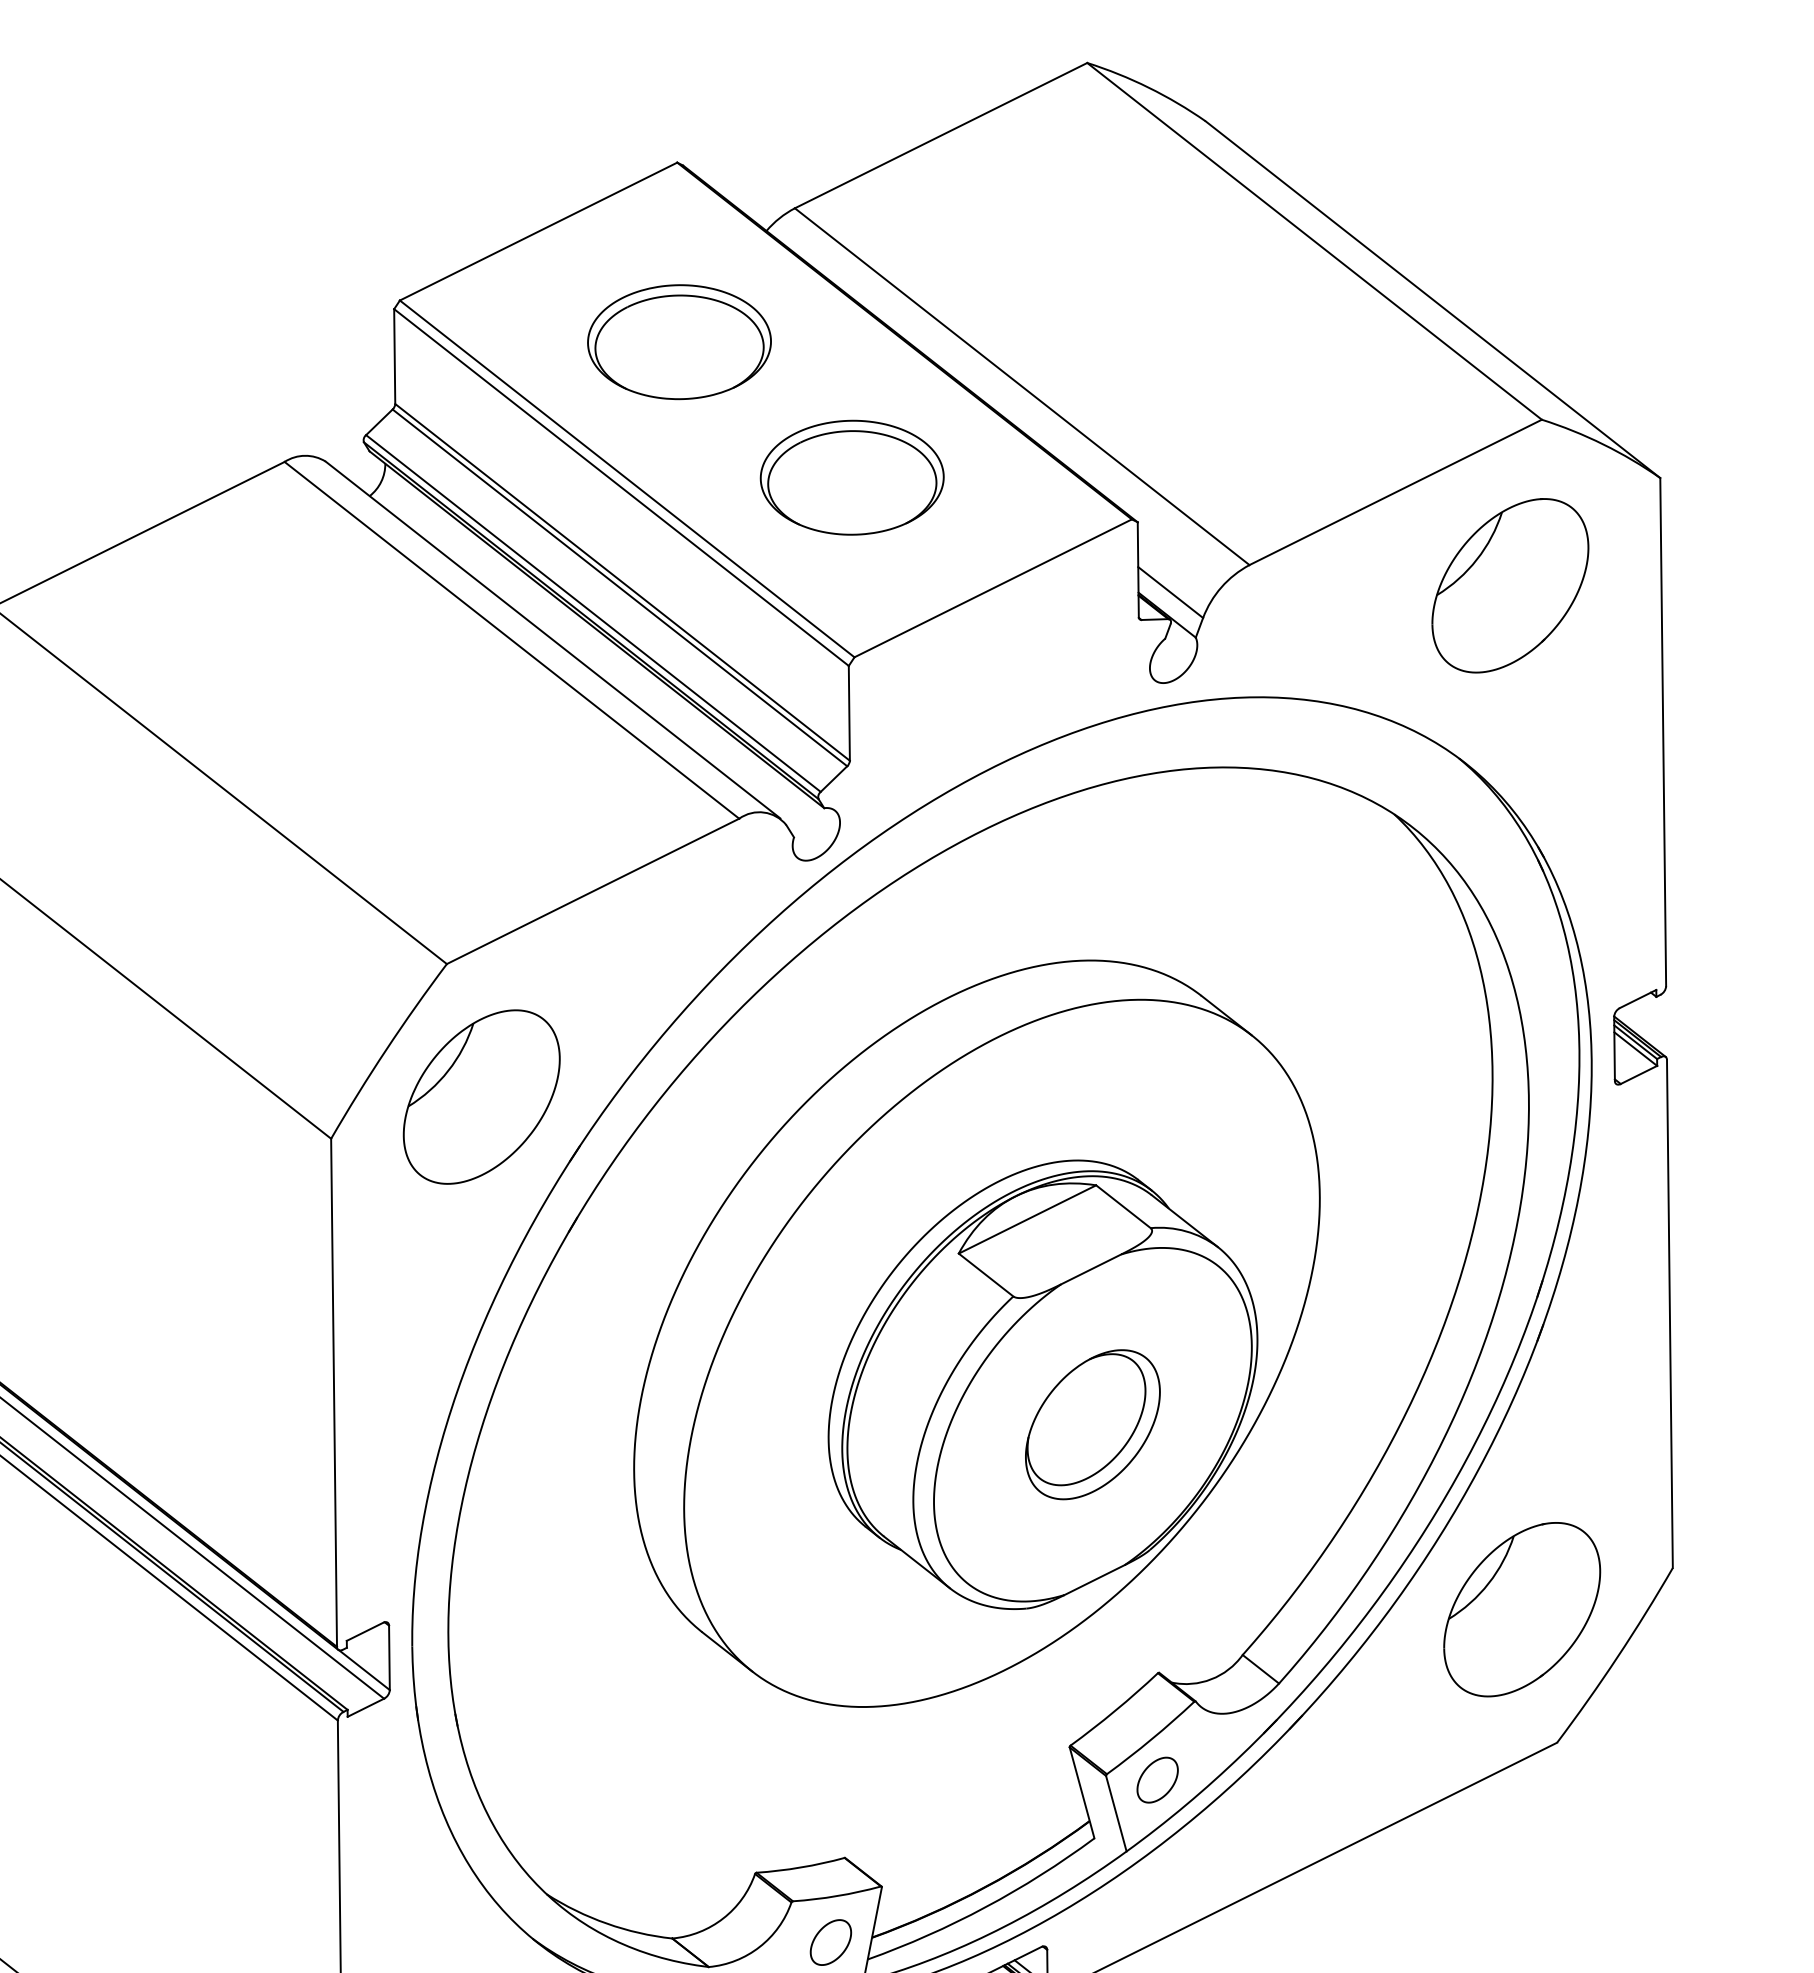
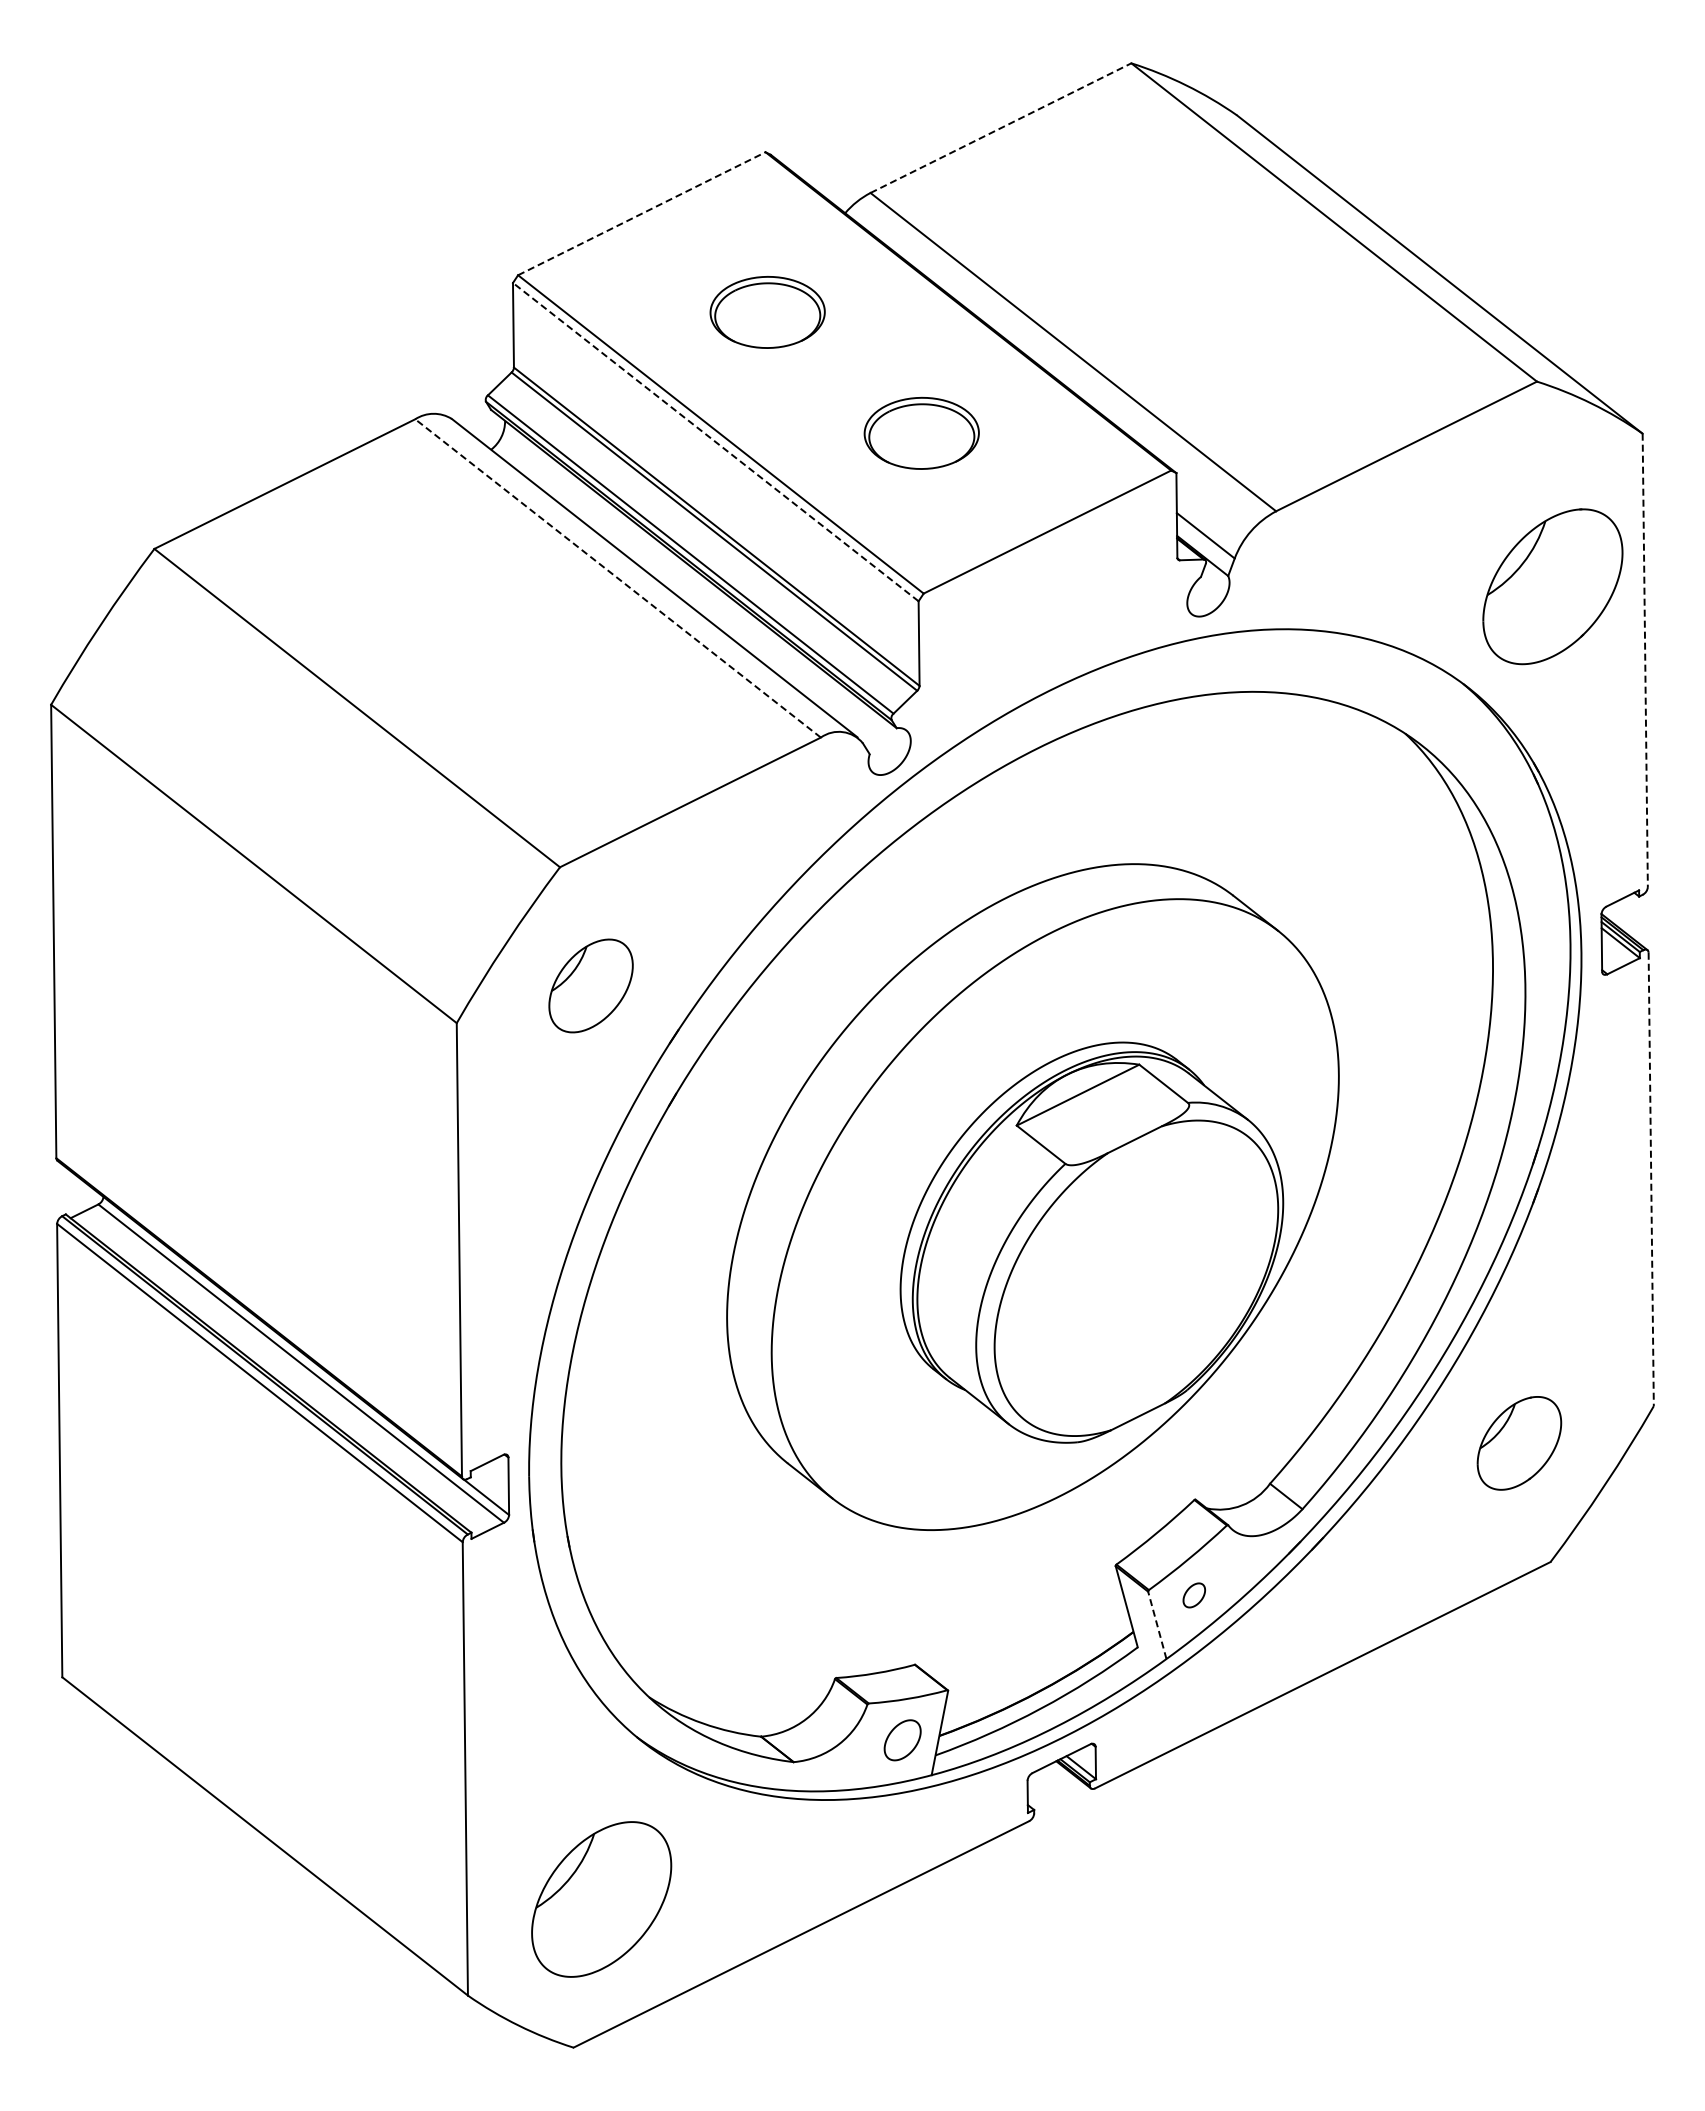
line: (940, 136) -> (1000, 128), solid -> dashed
line: (539, 231) -> (642, 213), solid -> dashed
part: (679, 342) -> (767, 312), size x0.7
part: (852, 477) -> (921, 433), size x0.7
line: (621, 487) -> (715, 442), solid -> dashed
part: (1509, 585) -> (1552, 586), moved
line: (512, 640) -> (618, 578), solid -> dashed
line: (1663, 732) -> (1645, 660), solid -> dashed
part: (481, 1096) -> (590, 985), size x0.6
line: (1670, 1313) -> (1651, 1179), solid -> dashed
part: (1093, 1423) -> (1136, 1277), removed
part: (1522, 1609) -> (1519, 1443), size x0.6
part: (1158, 1780) -> (1194, 1595), size x0.6
line: (1116, 1813) -> (1157, 1625), solid -> dashed

